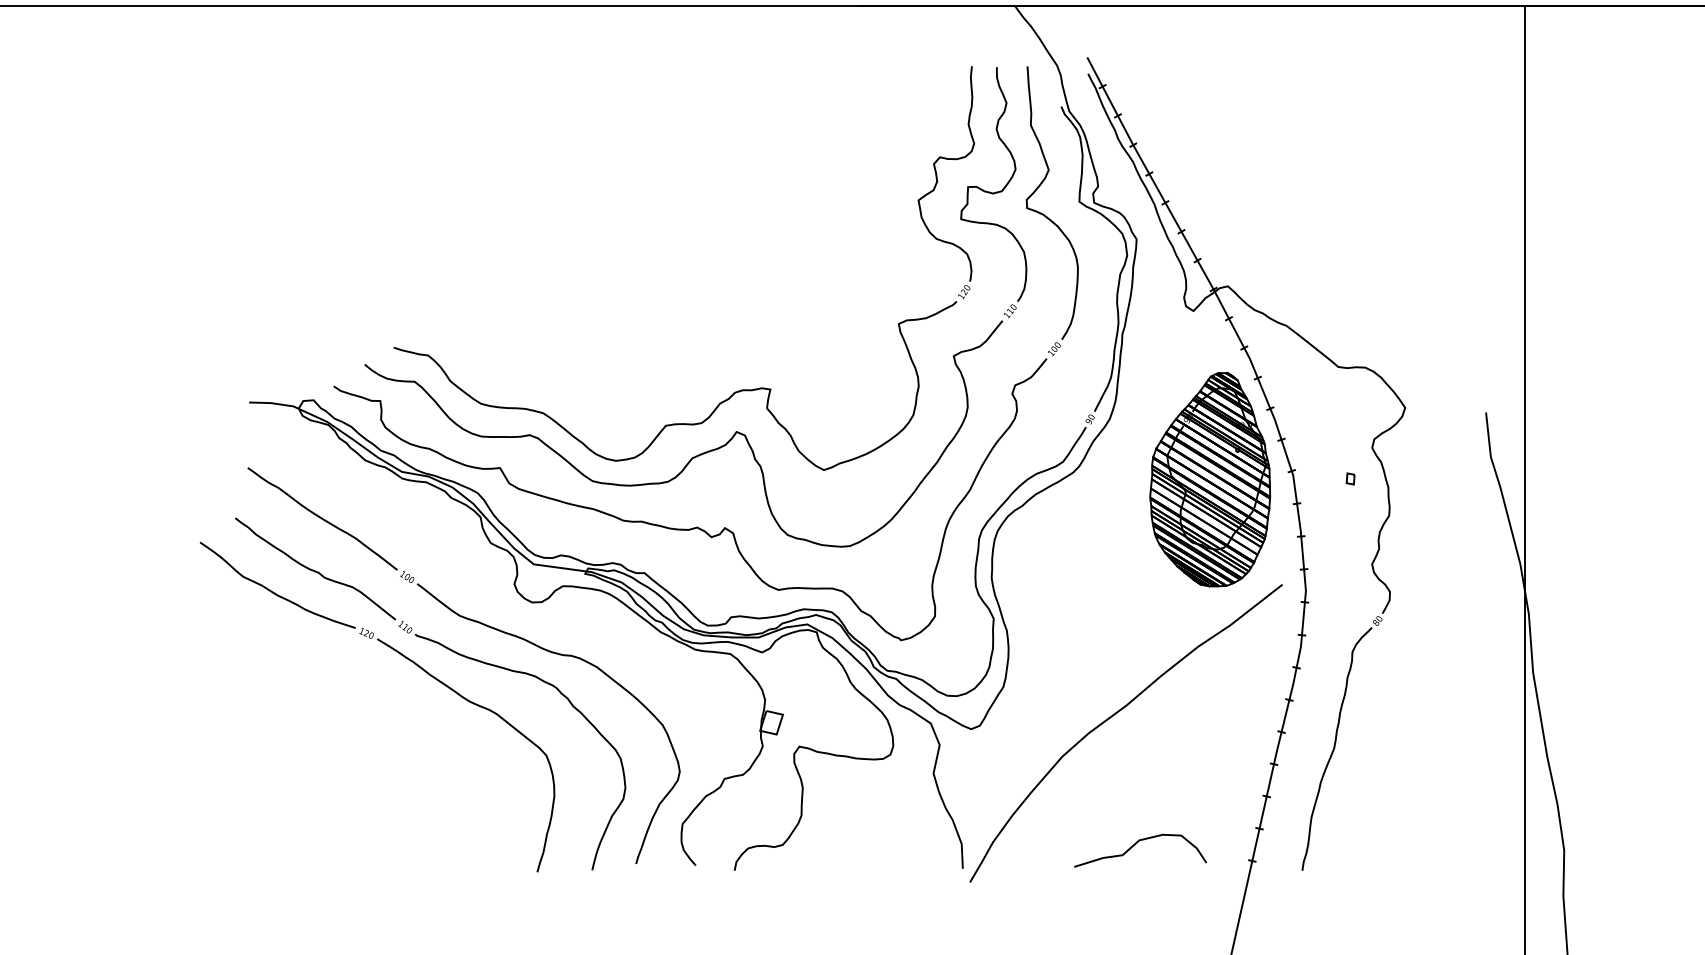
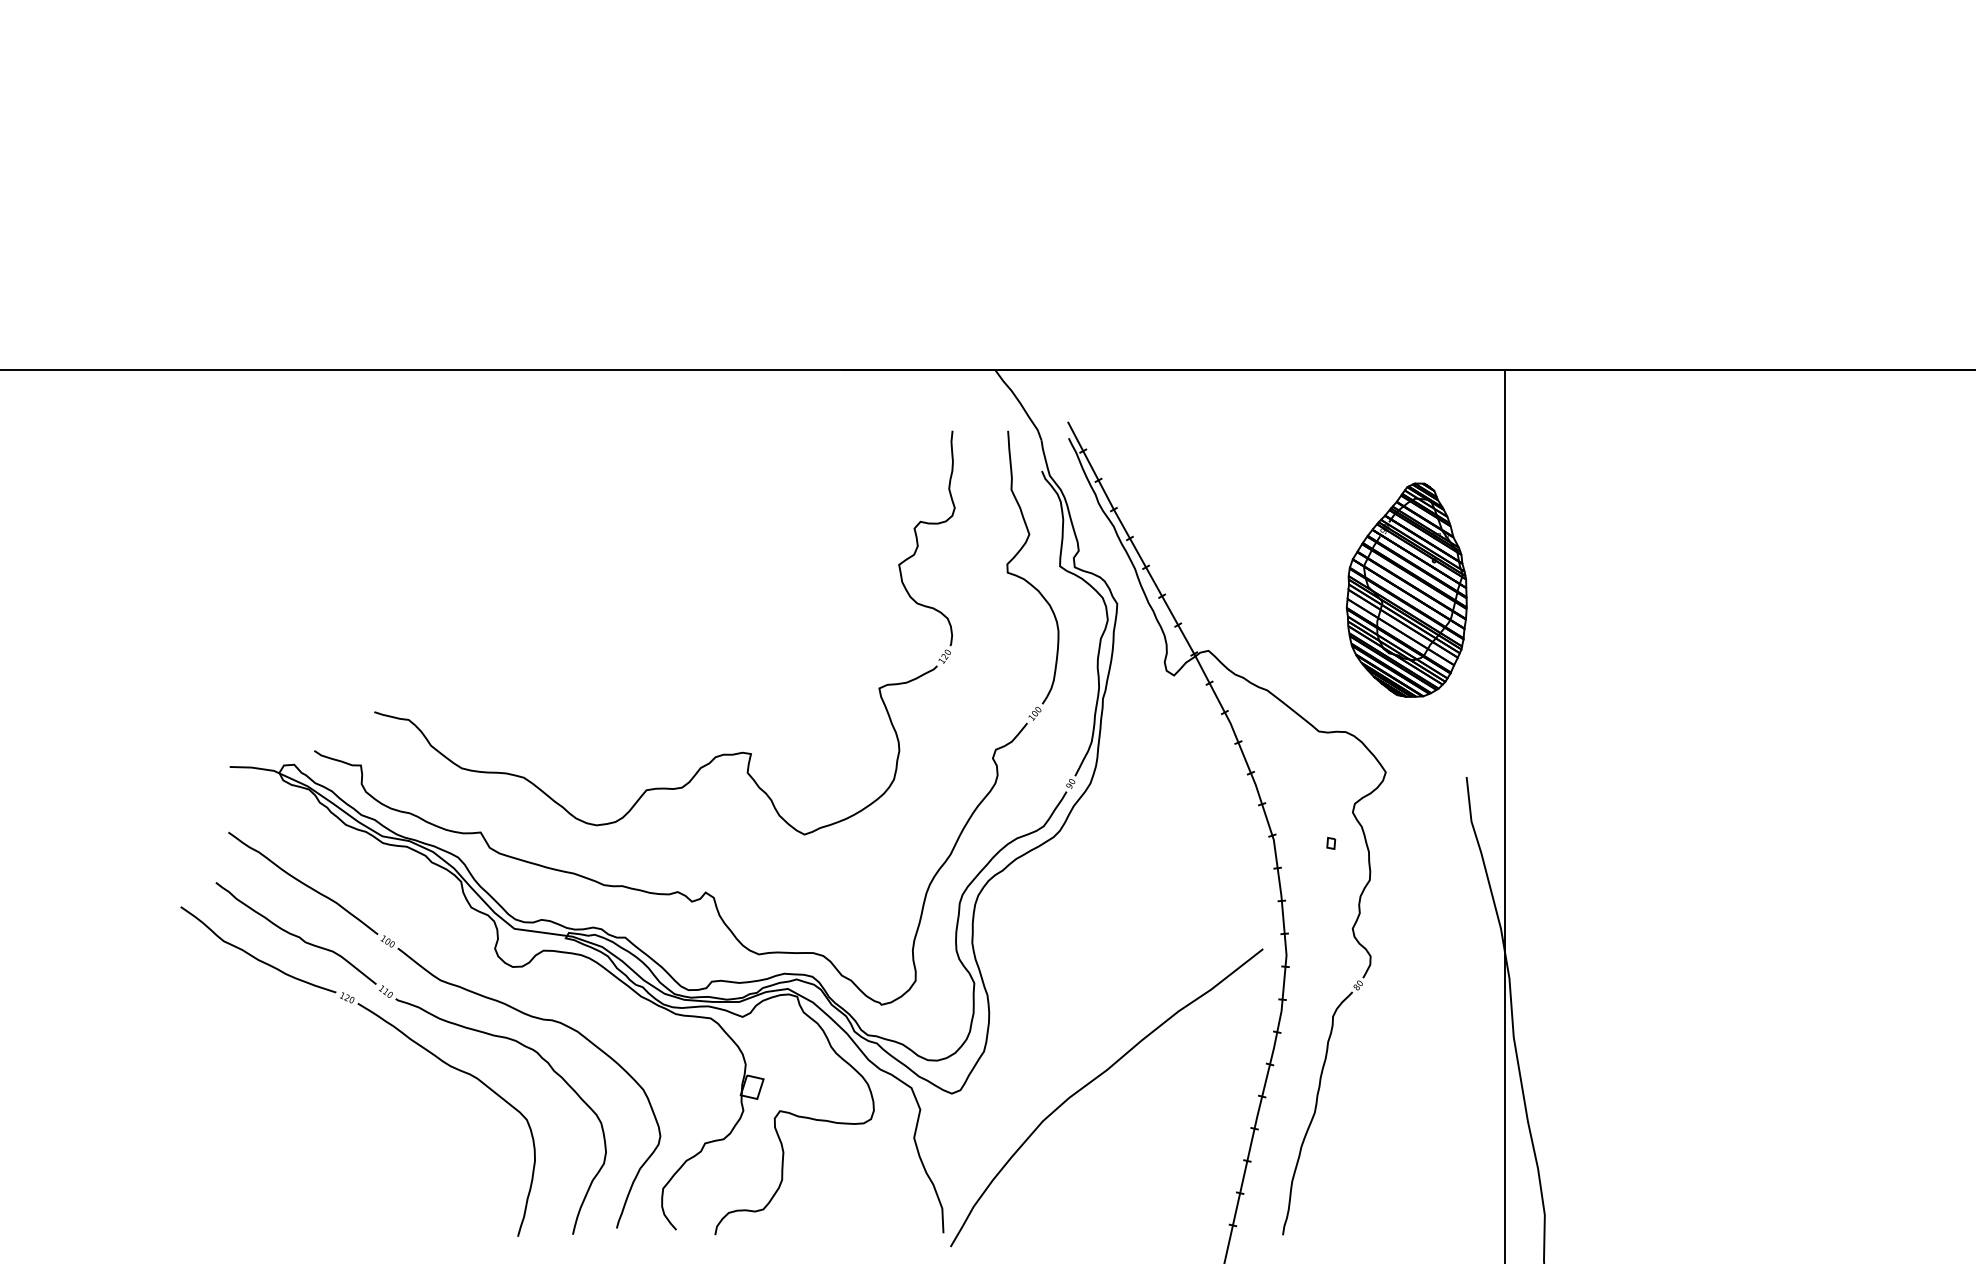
part: (735, 431) -> (716, 795), removed
part: (1209, 479) -> (1406, 589), moved
curve: (1134, 846) -> (1115, 1210), removed

